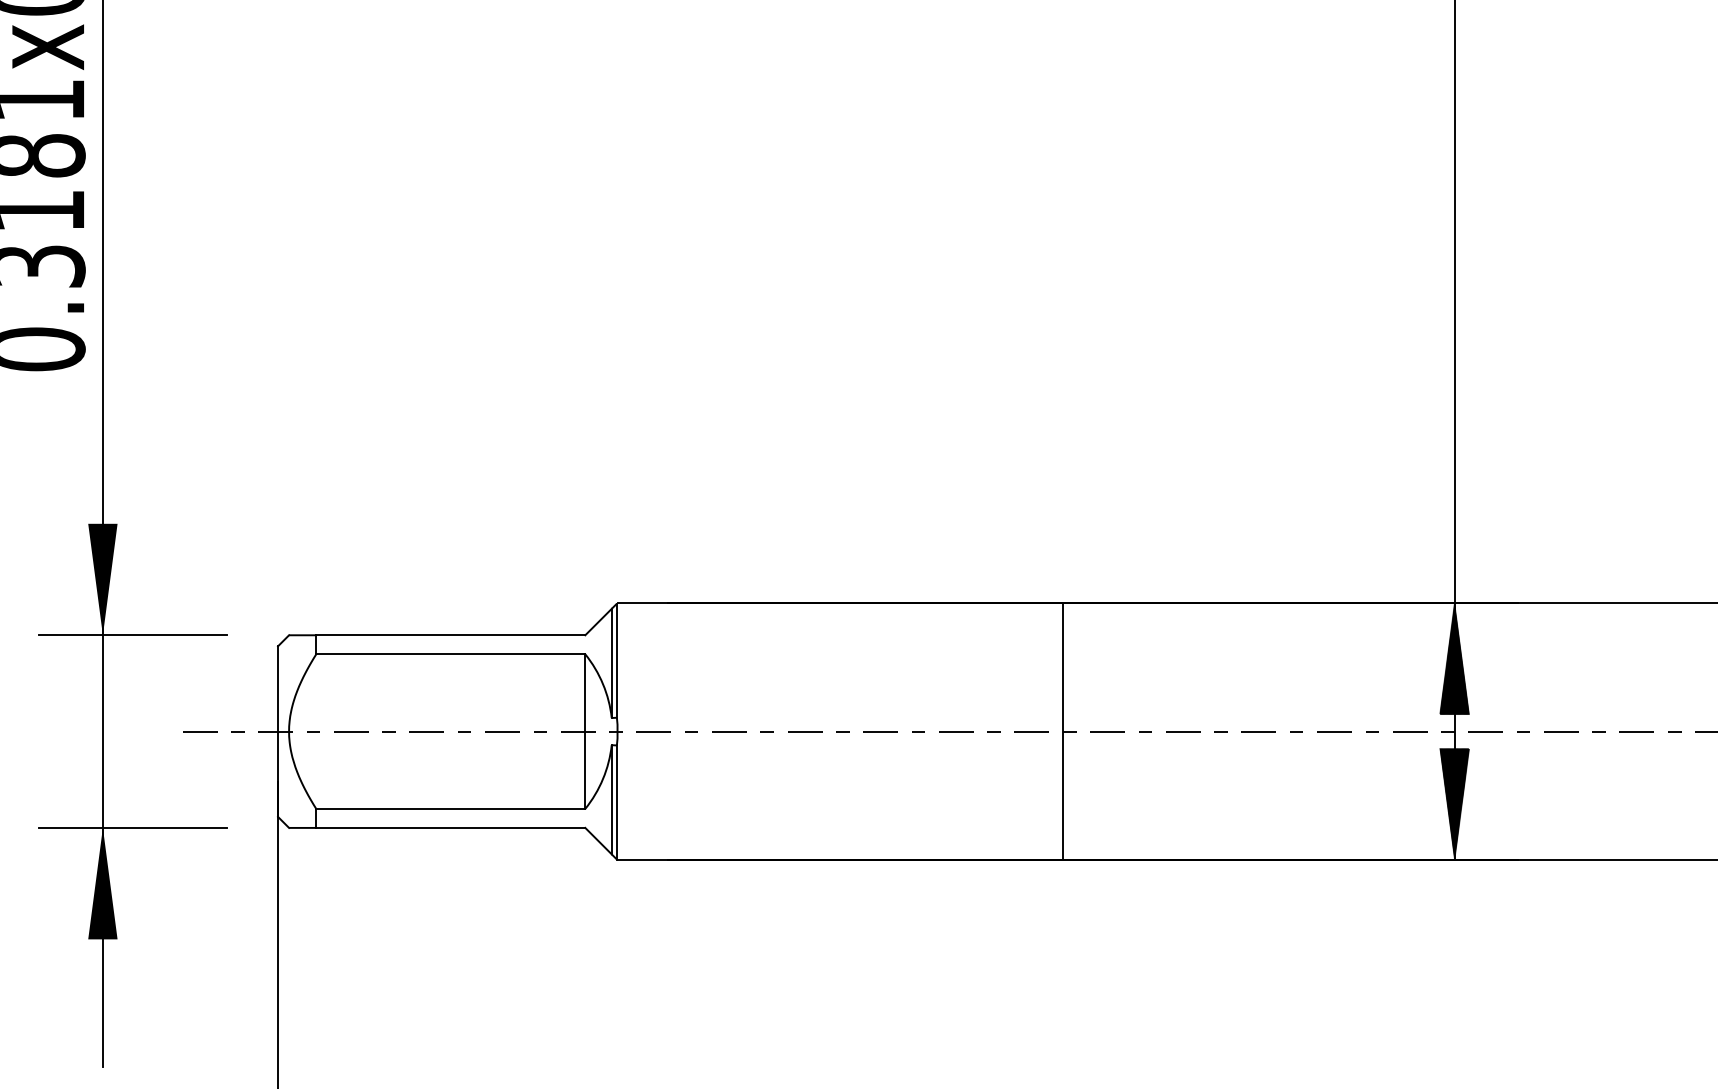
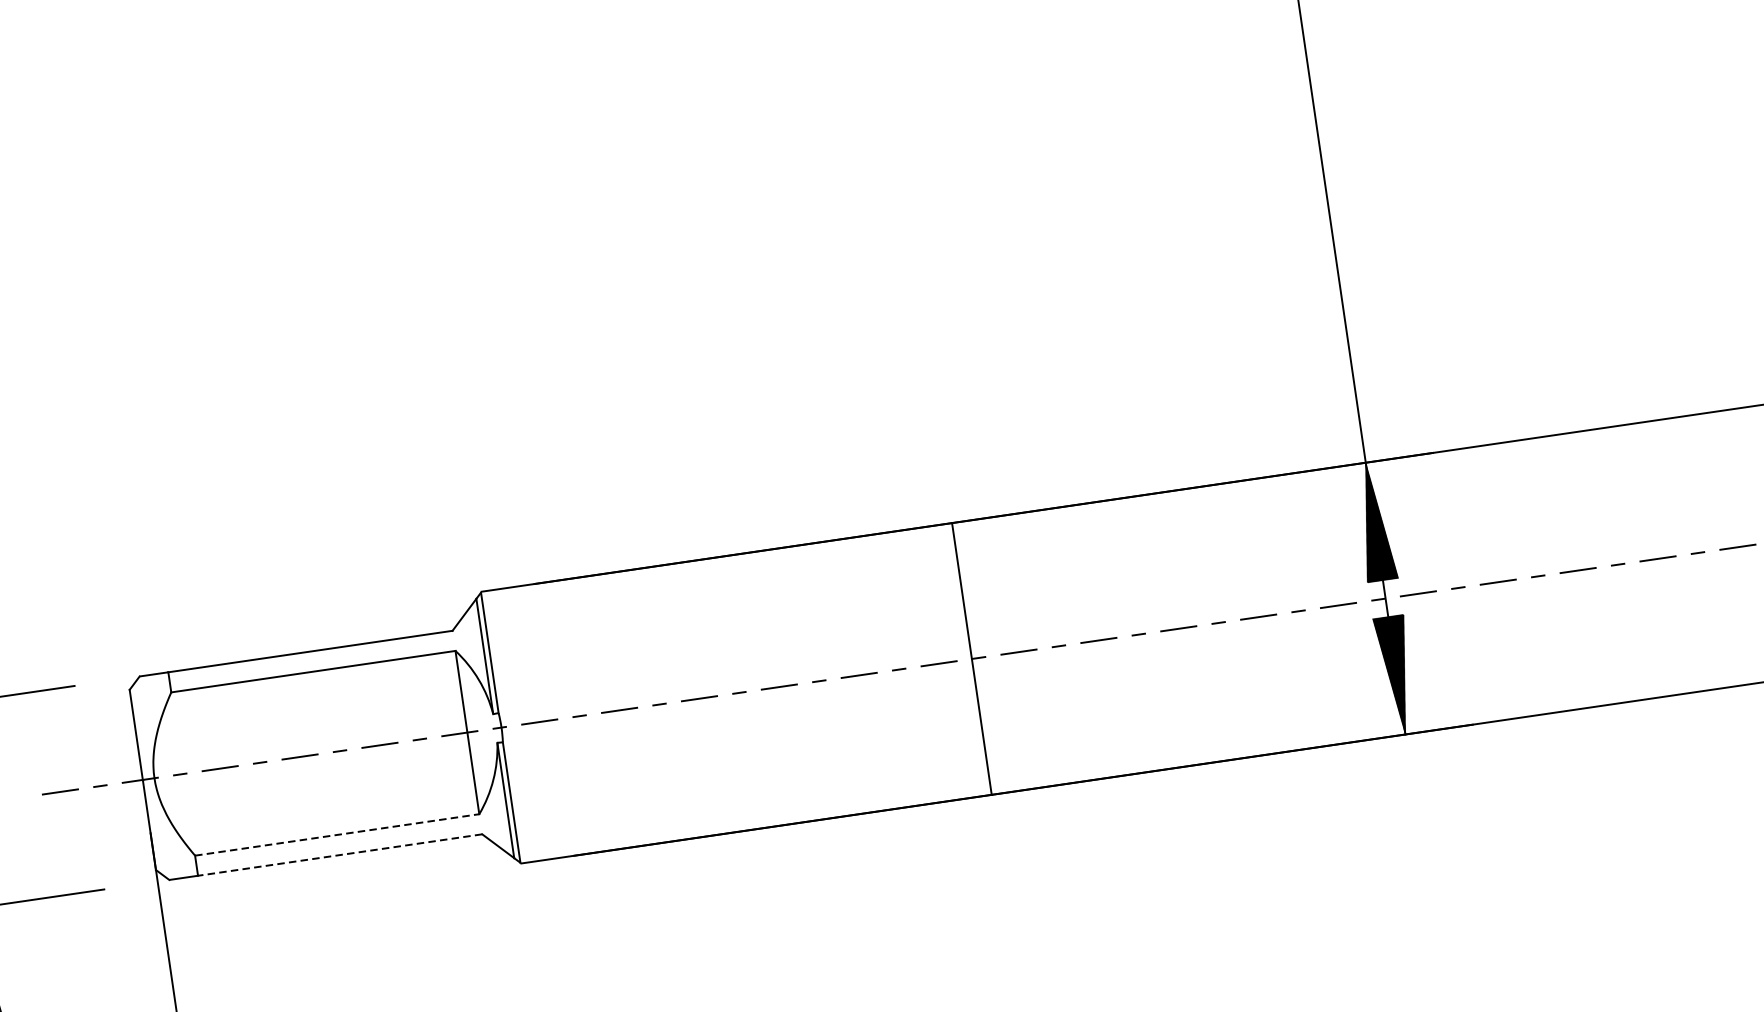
line: (450, 808) -> (336, 834), solid -> dashed
line: (450, 827) -> (339, 854), solid -> dashed

